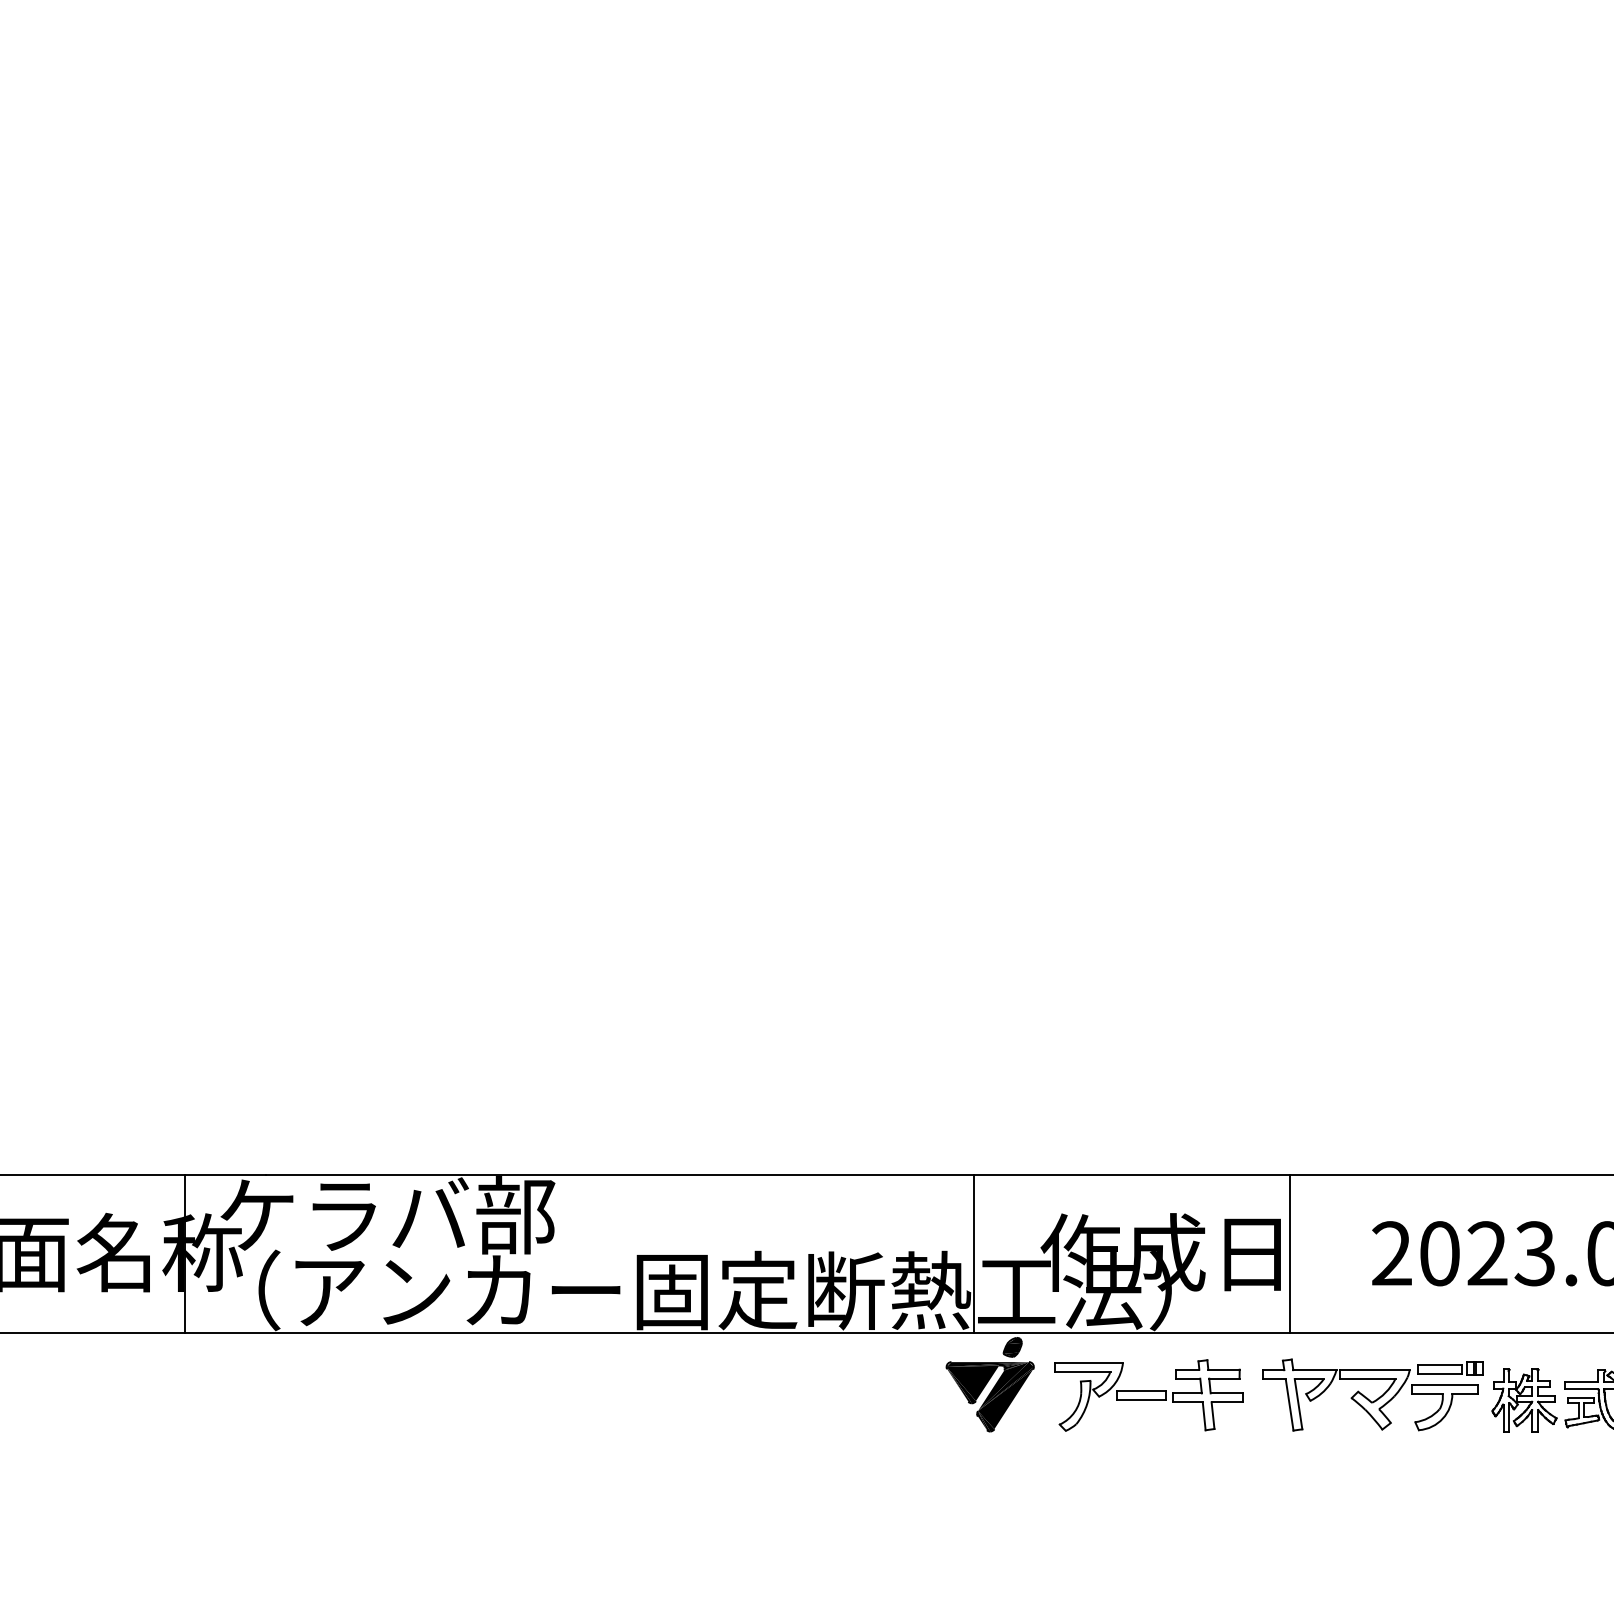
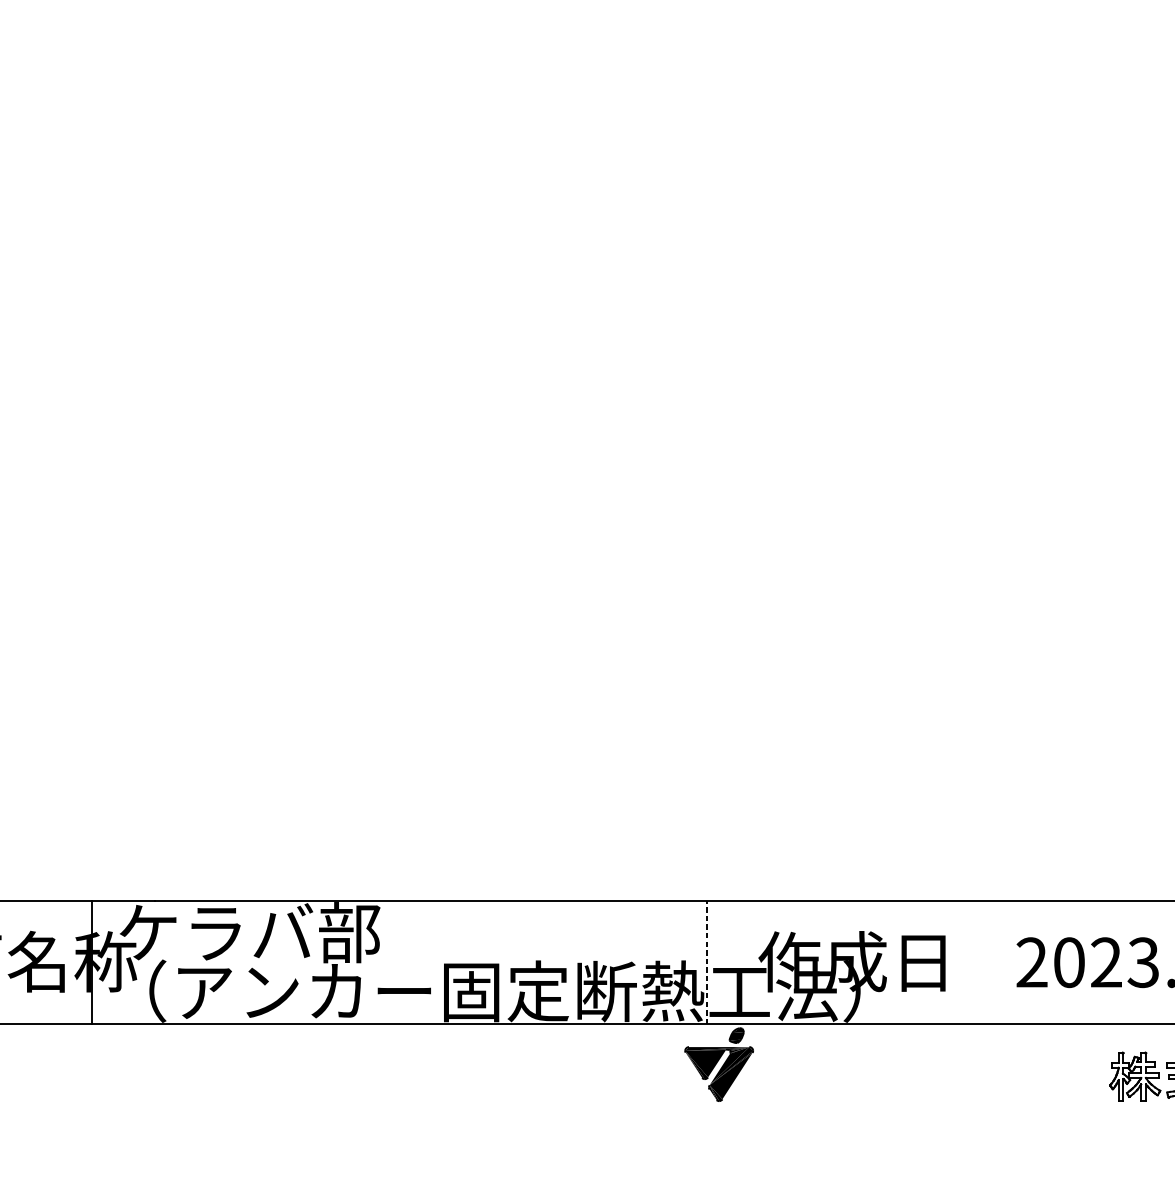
line: (974, 1253) -> (706, 962), solid -> dashed
line: (1289, 1253) -> (952, 962), removed
part: (1372, 1394) -> (1016, 1072), removed
part: (1148, 1395) -> (842, 1073), removed

